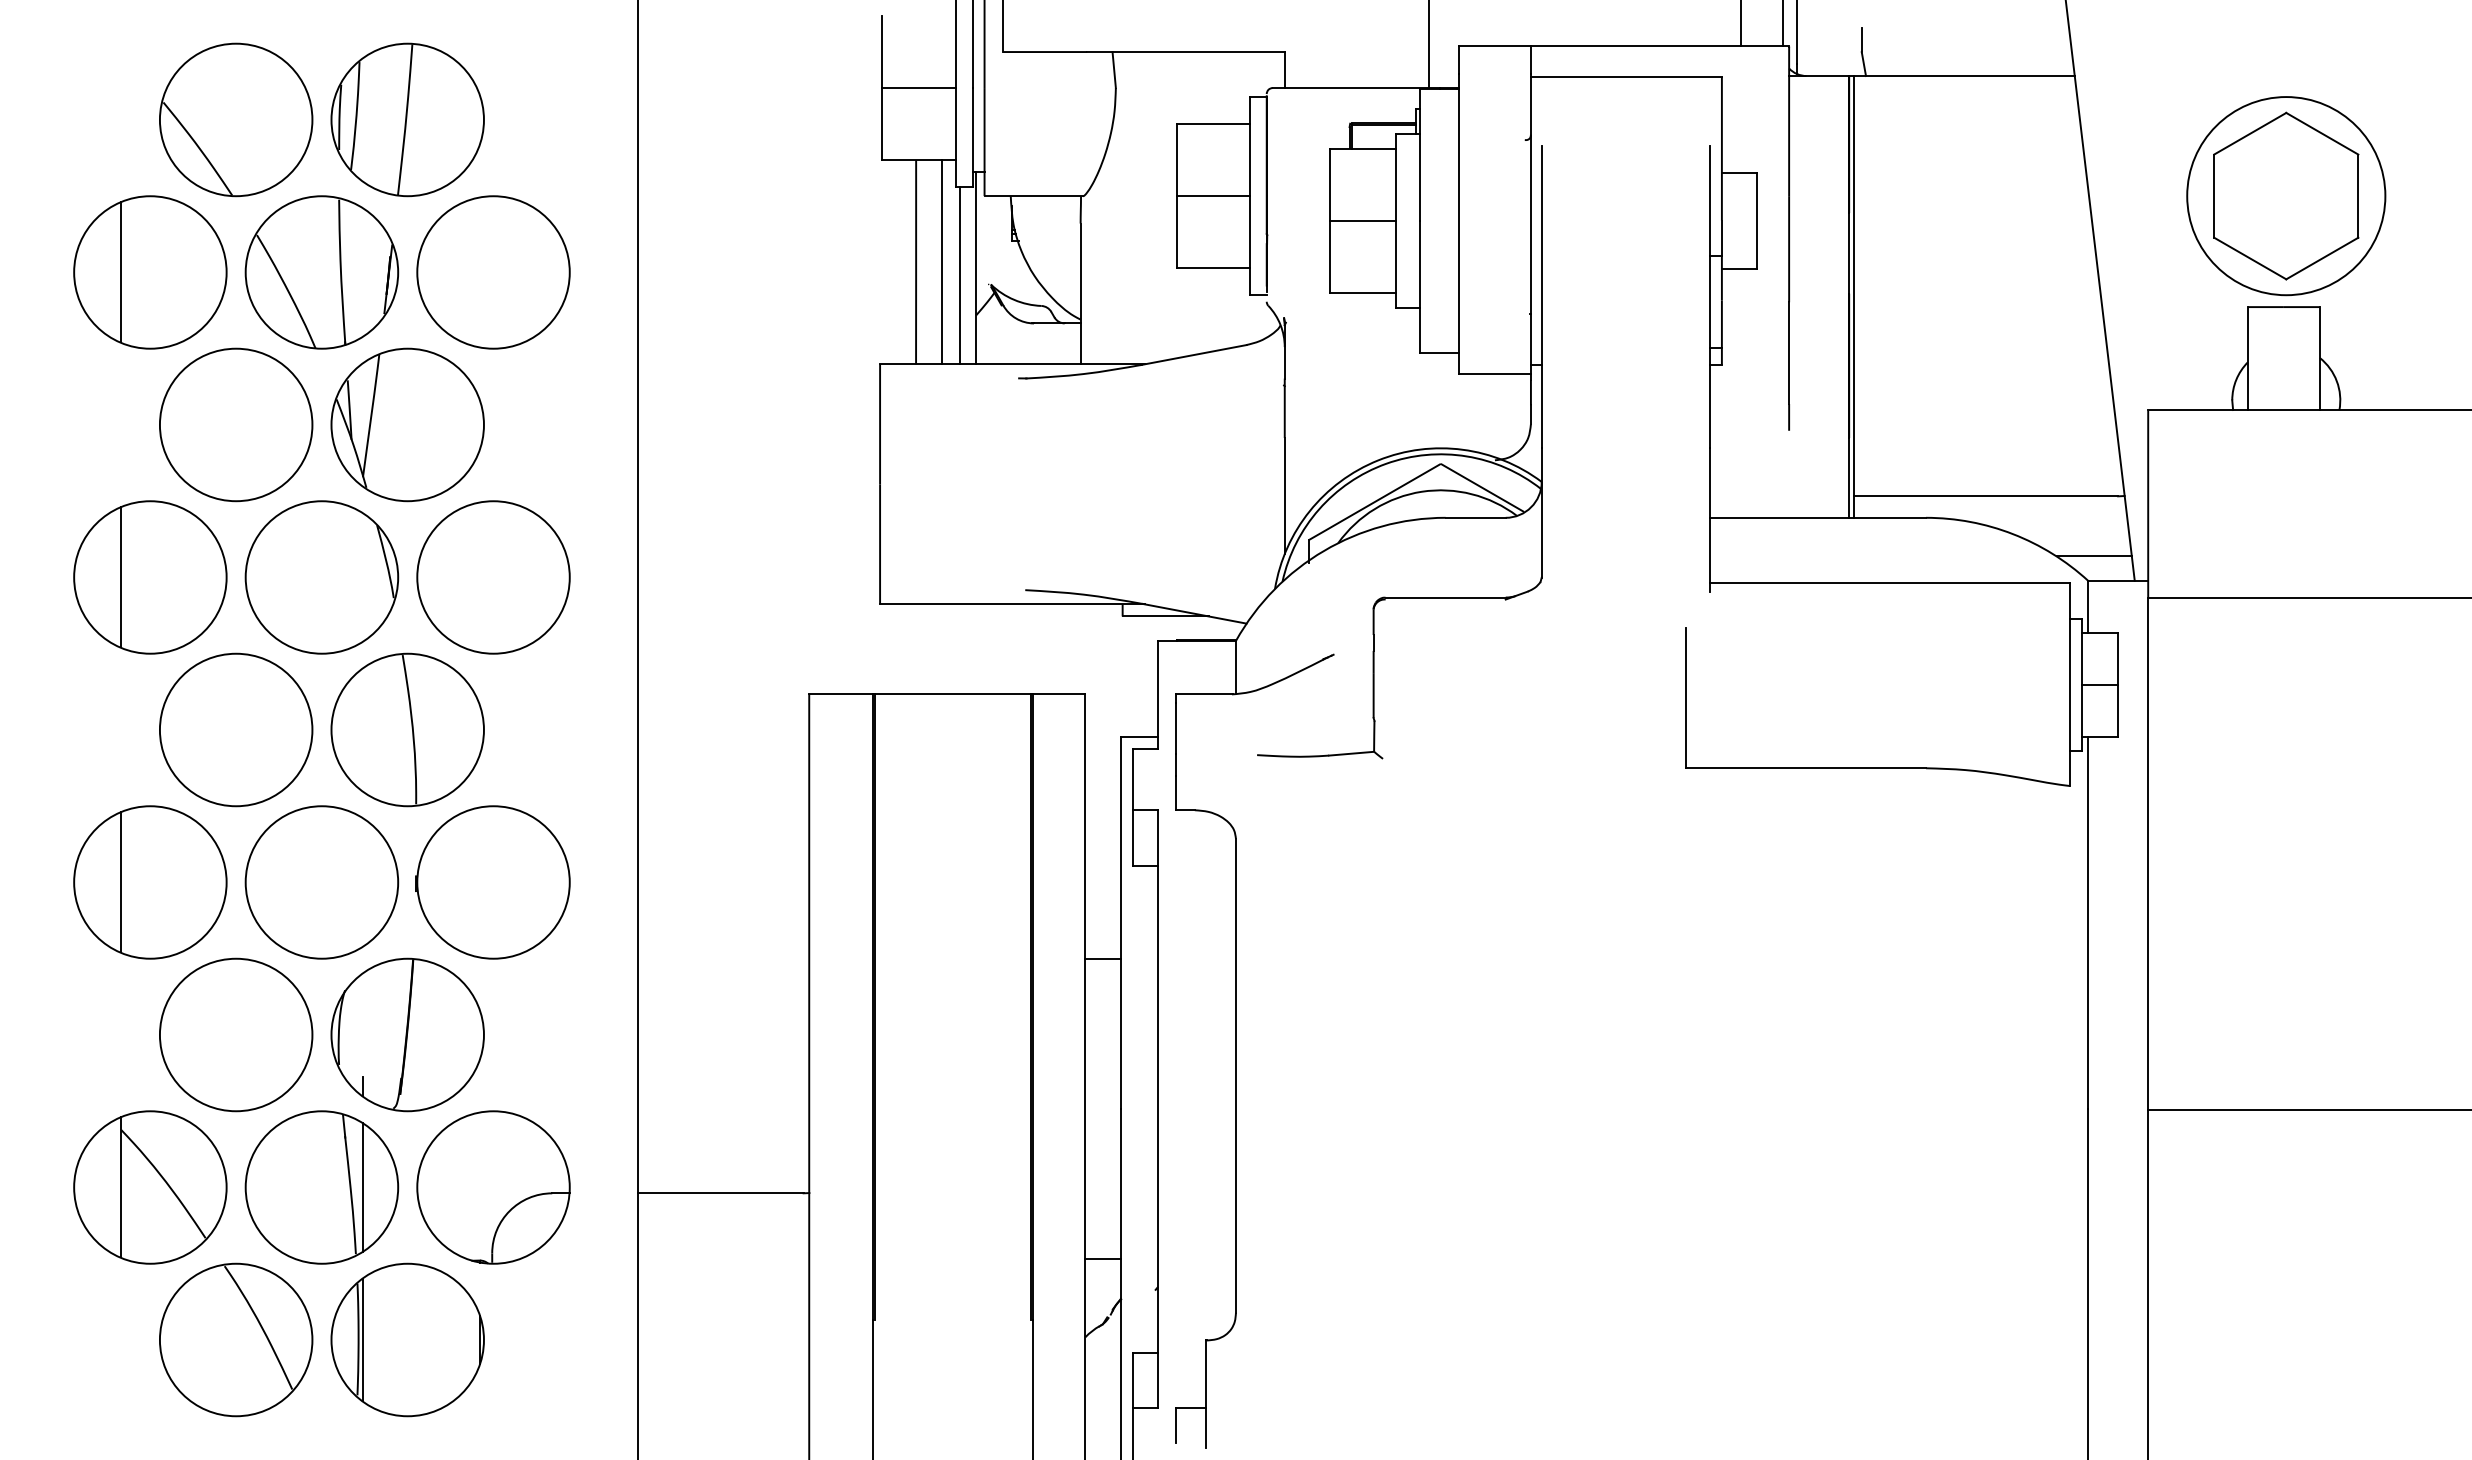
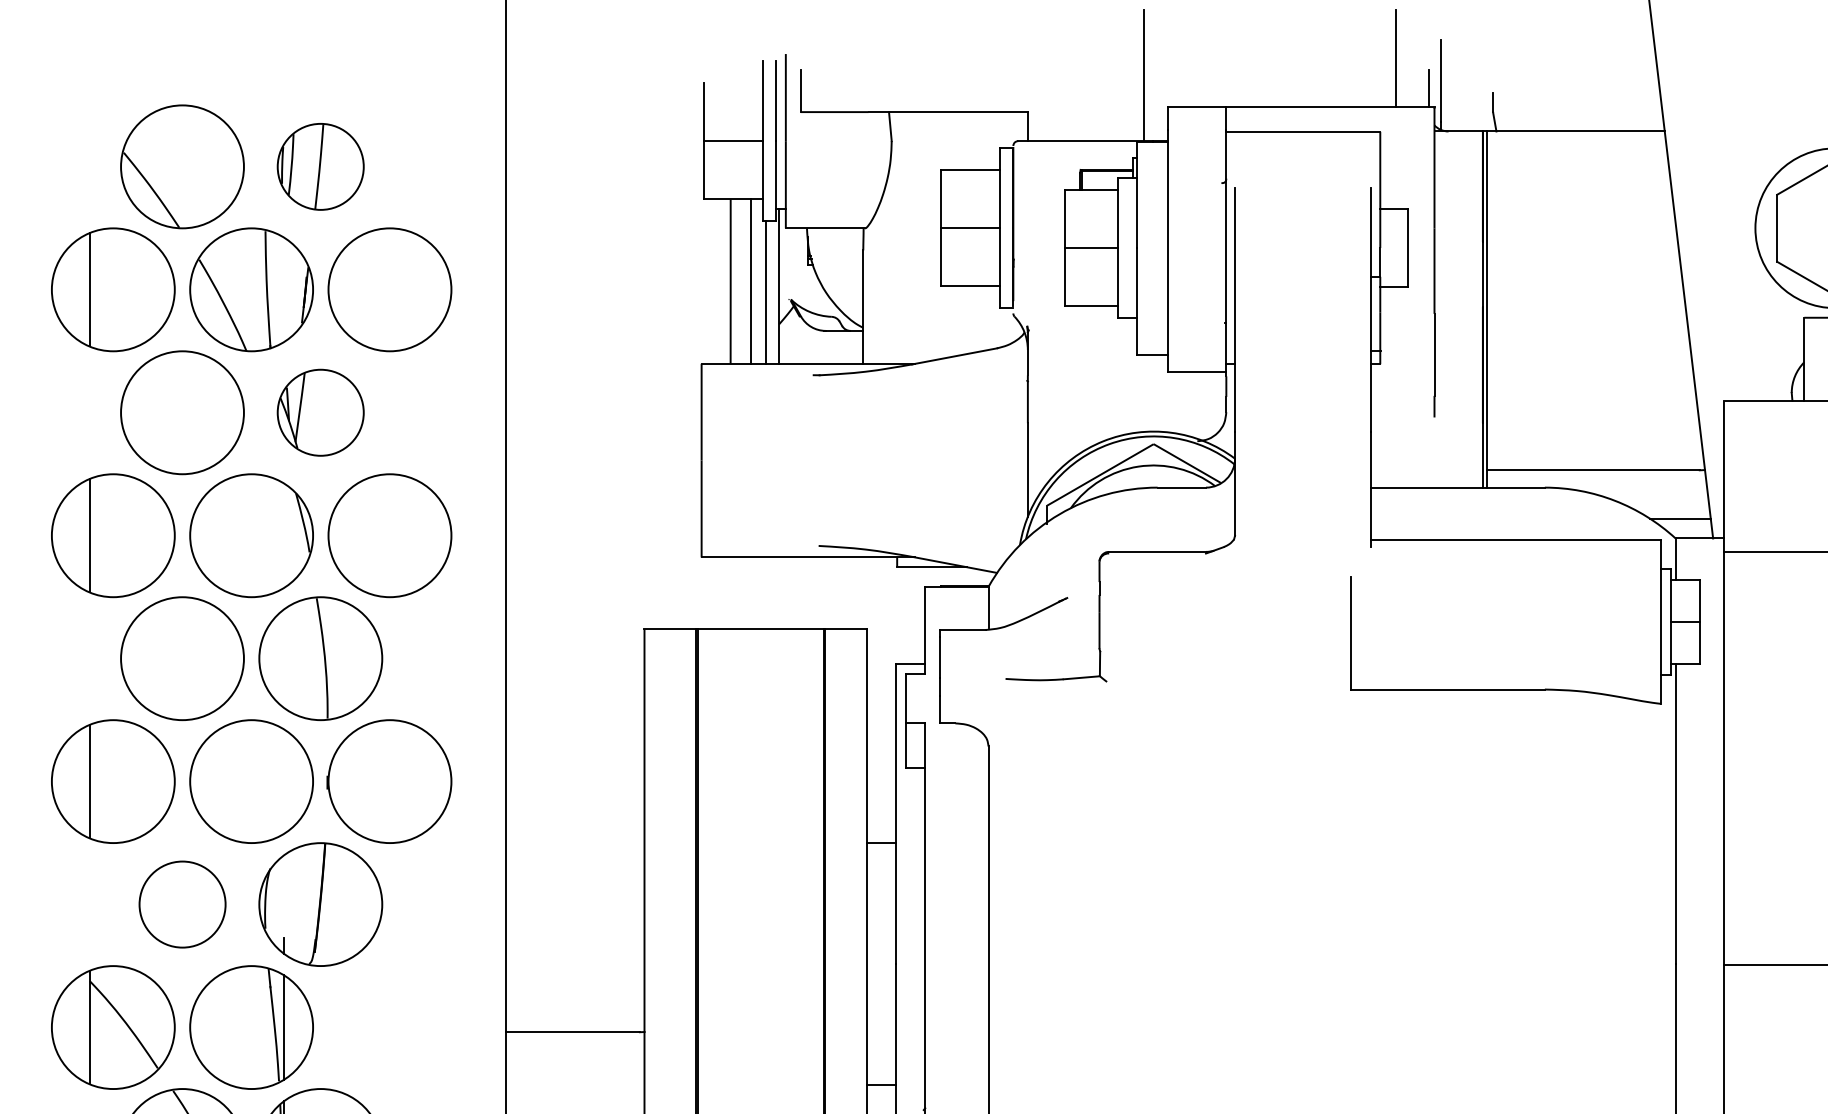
part: (407, 119) -> (320, 166), size x0.7
part: (407, 424) -> (320, 412), size x0.7
circle: (236, 1034) -> (182, 904), size x0.7
part: (493, 1187) -> (389, 1027), removed

